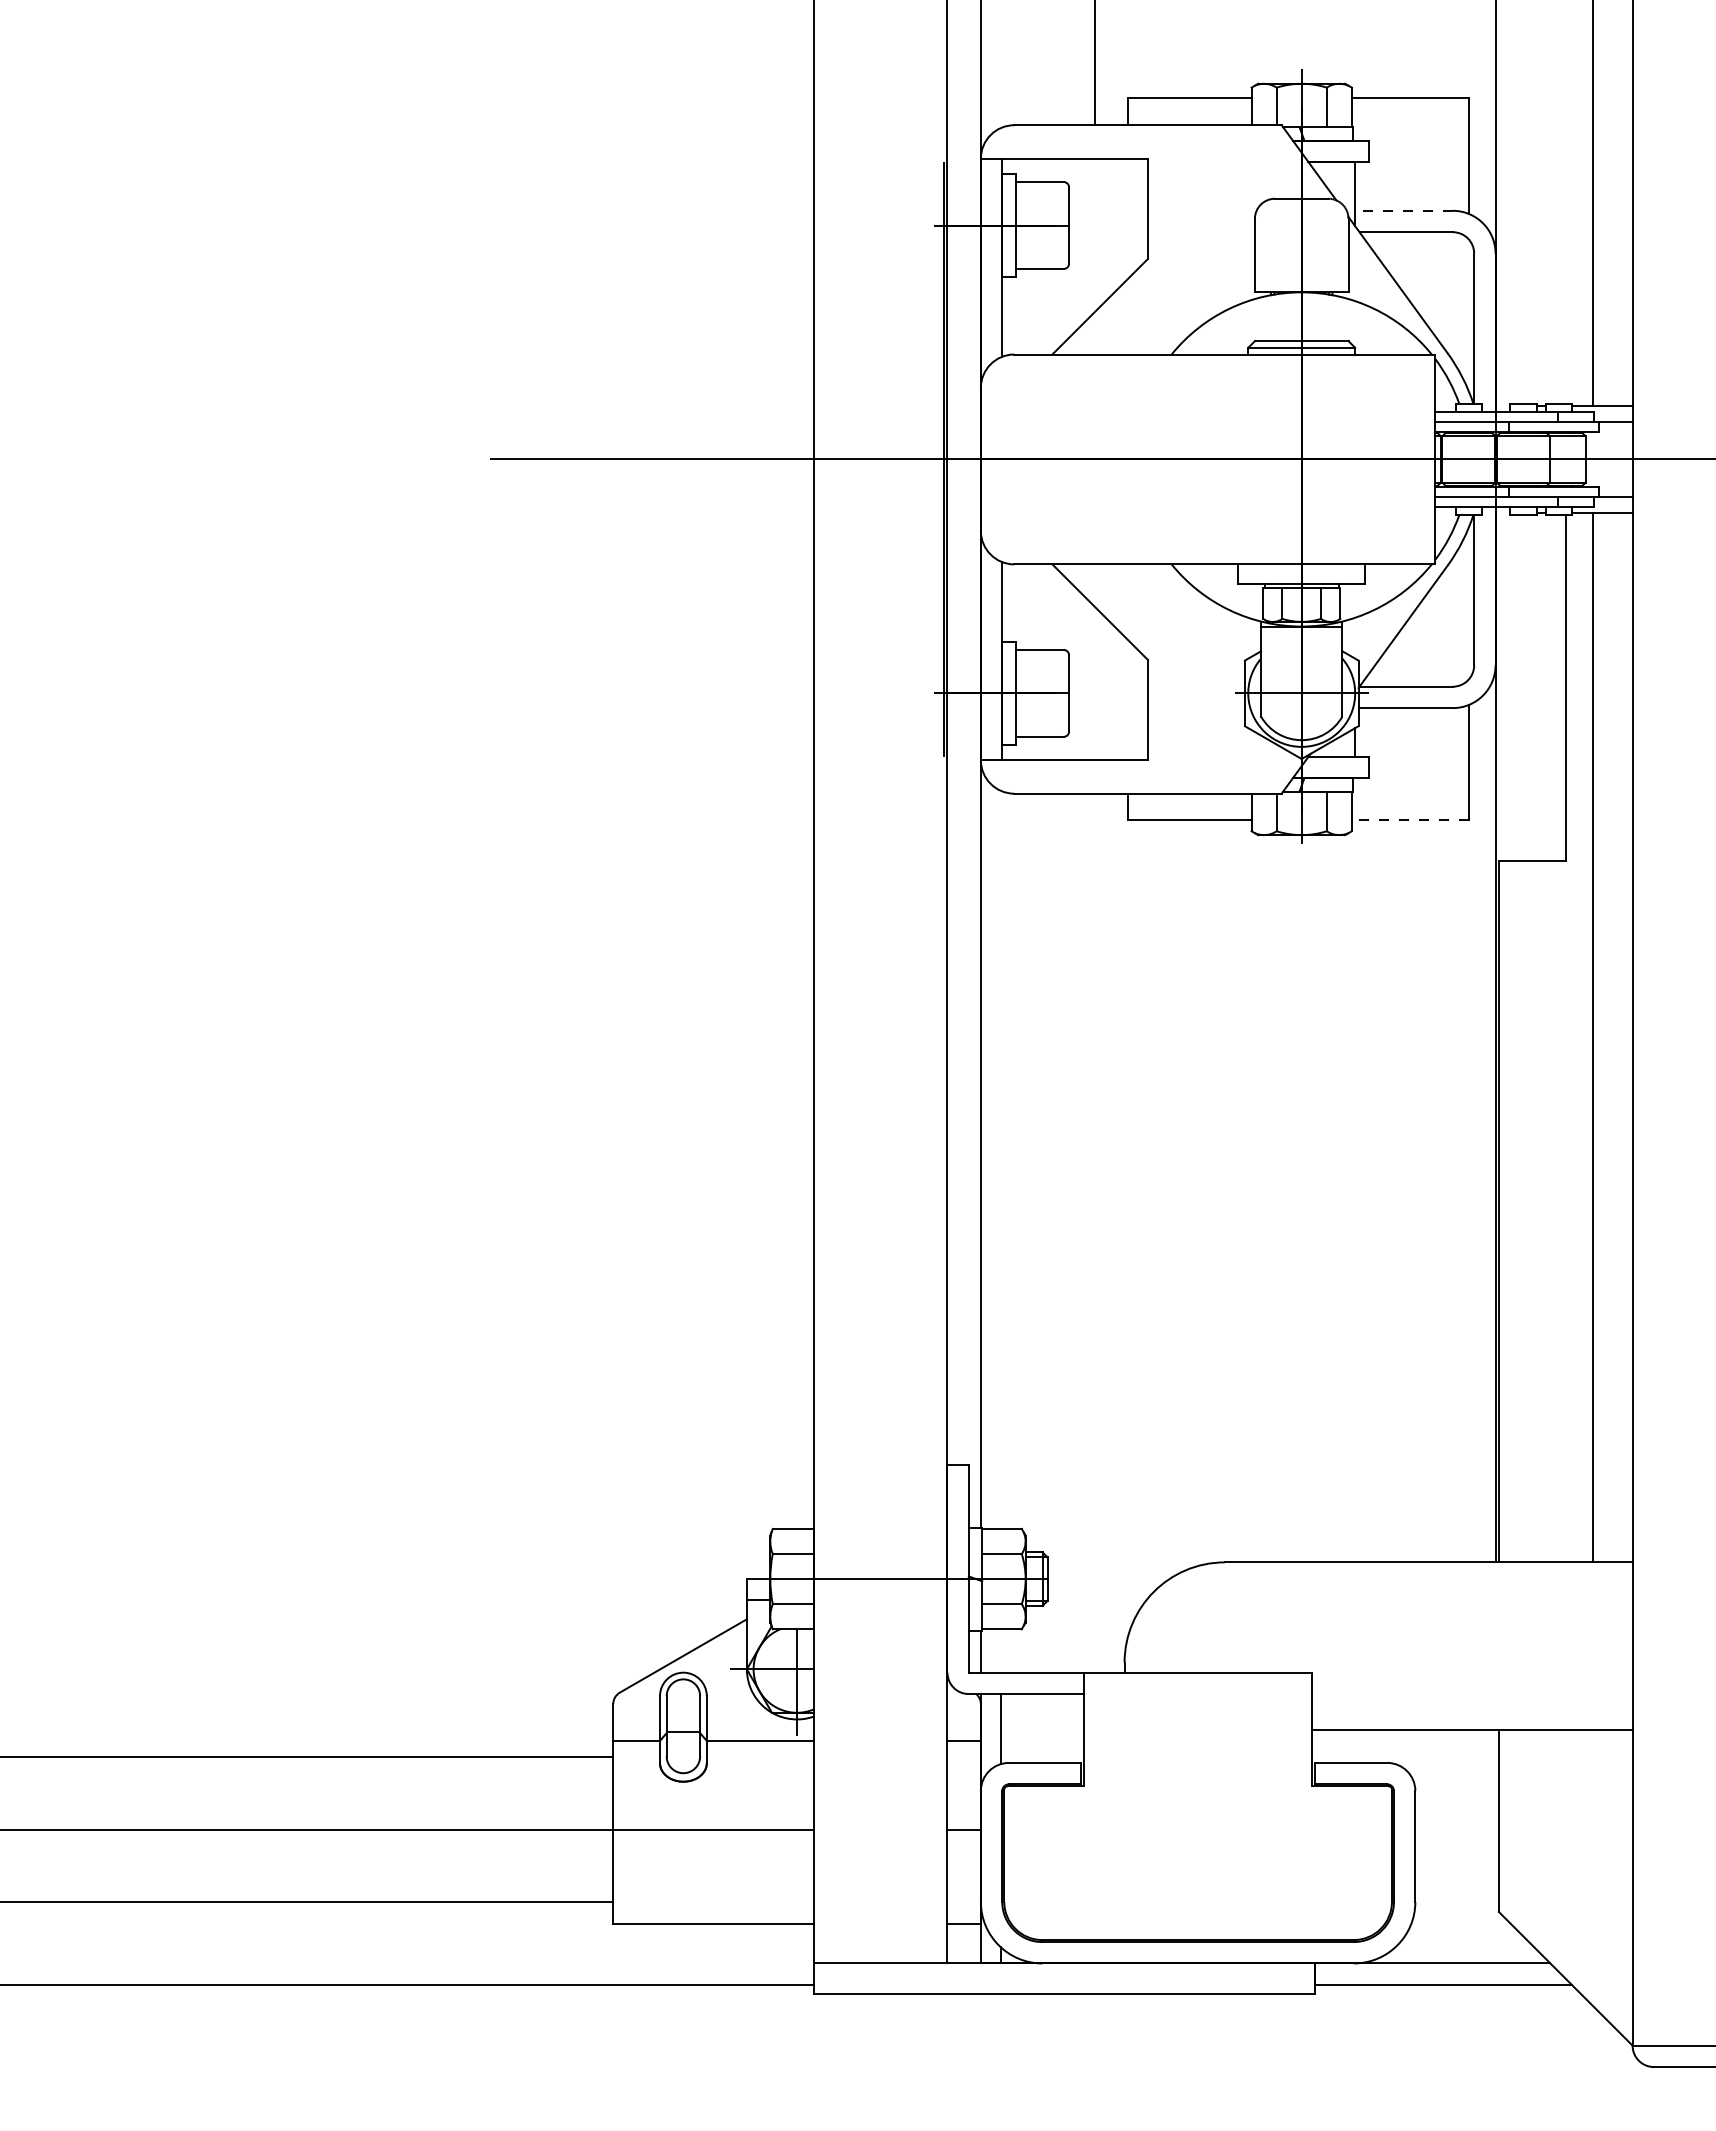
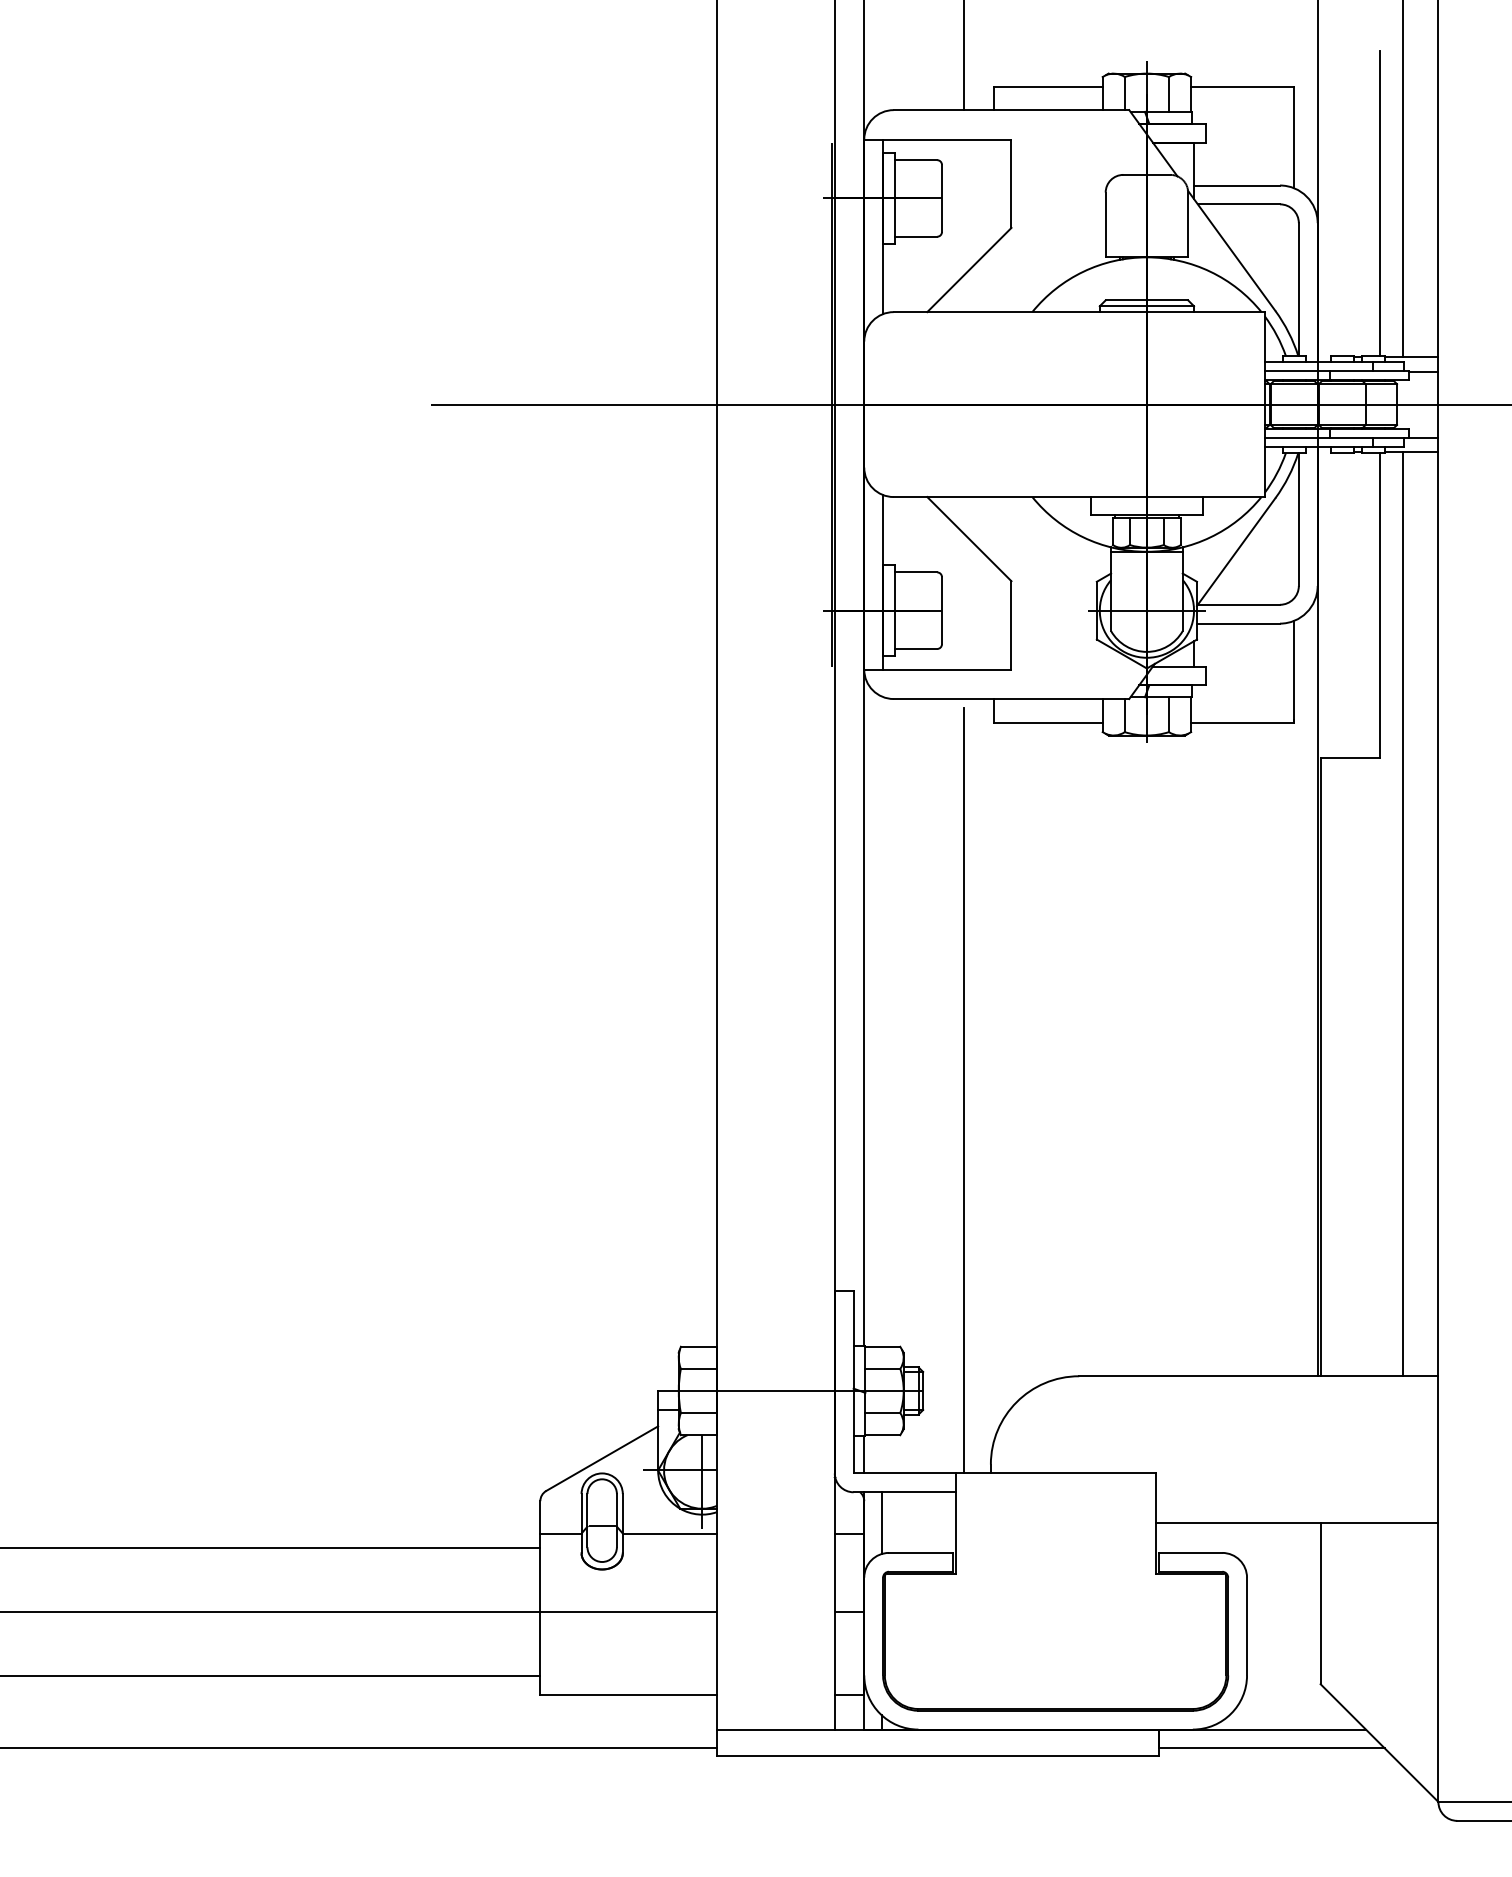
line: (1404, 210) -> (1237, 185), dashed -> solid
line: (1565, 231) -> (1379, 203), added
line: (1409, 820) -> (1241, 722), dashed -> solid
line: (1094, 1237) -> (964, 1090), added

